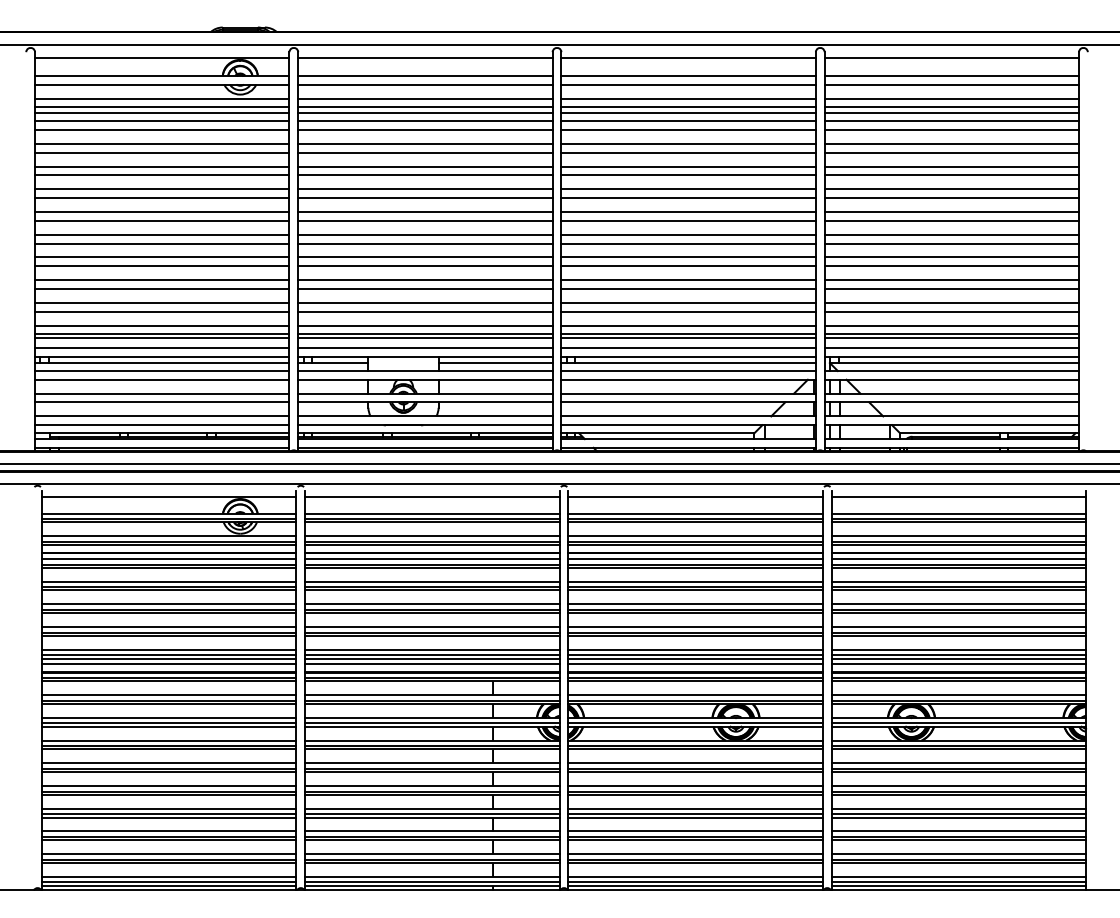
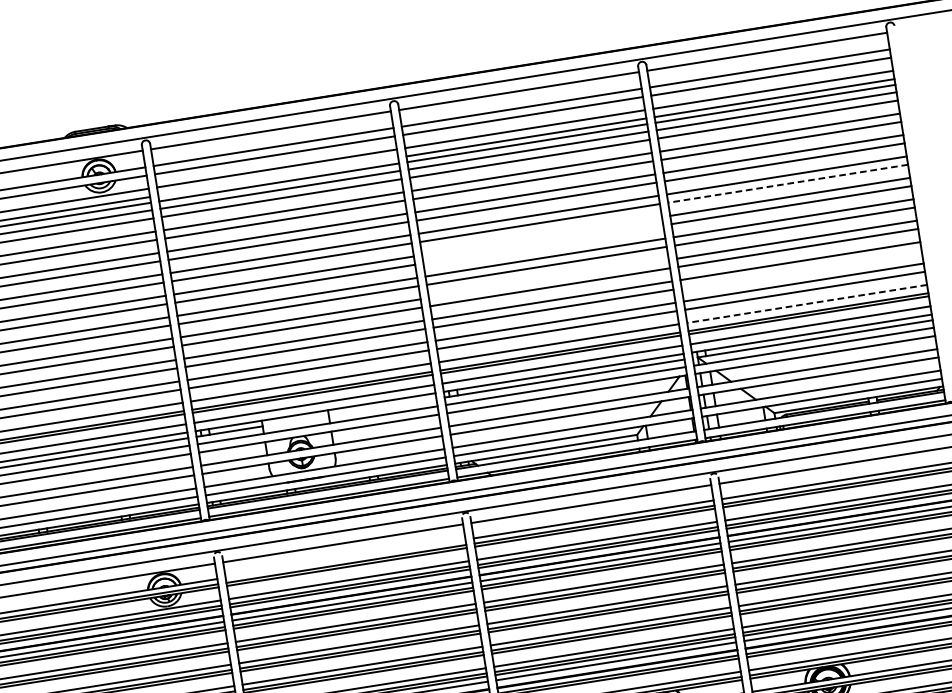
line: (425, 107) -> (278, 176), removed
line: (951, 198) -> (787, 184), solid -> dashed
line: (688, 212) -> (542, 236), removed
line: (688, 220) -> (543, 244), removed
line: (688, 257) -> (548, 279), removed
line: (951, 288) -> (801, 269), removed
line: (951, 325) -> (806, 303), solid -> dashed
line: (495, 363) -> (382, 407), removed
line: (432, 513) -> (345, 558), removed

